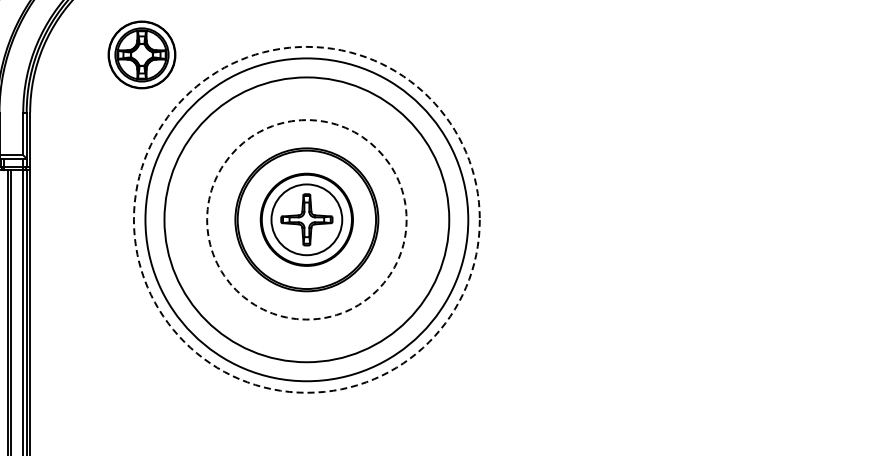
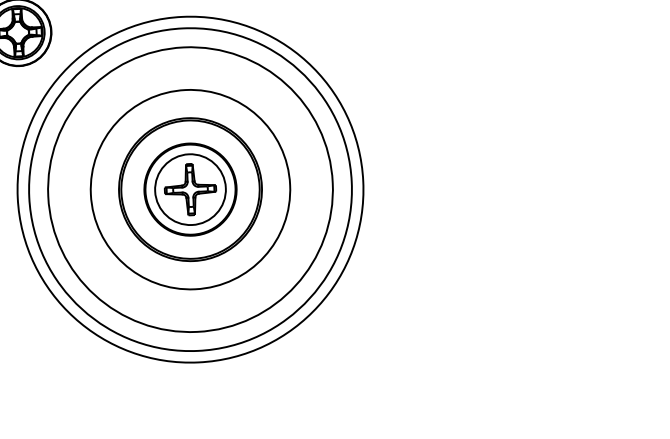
circle: (306, 219) -> (190, 189), dashed -> solid
circle: (306, 219) -> (190, 189), dashed -> solid

